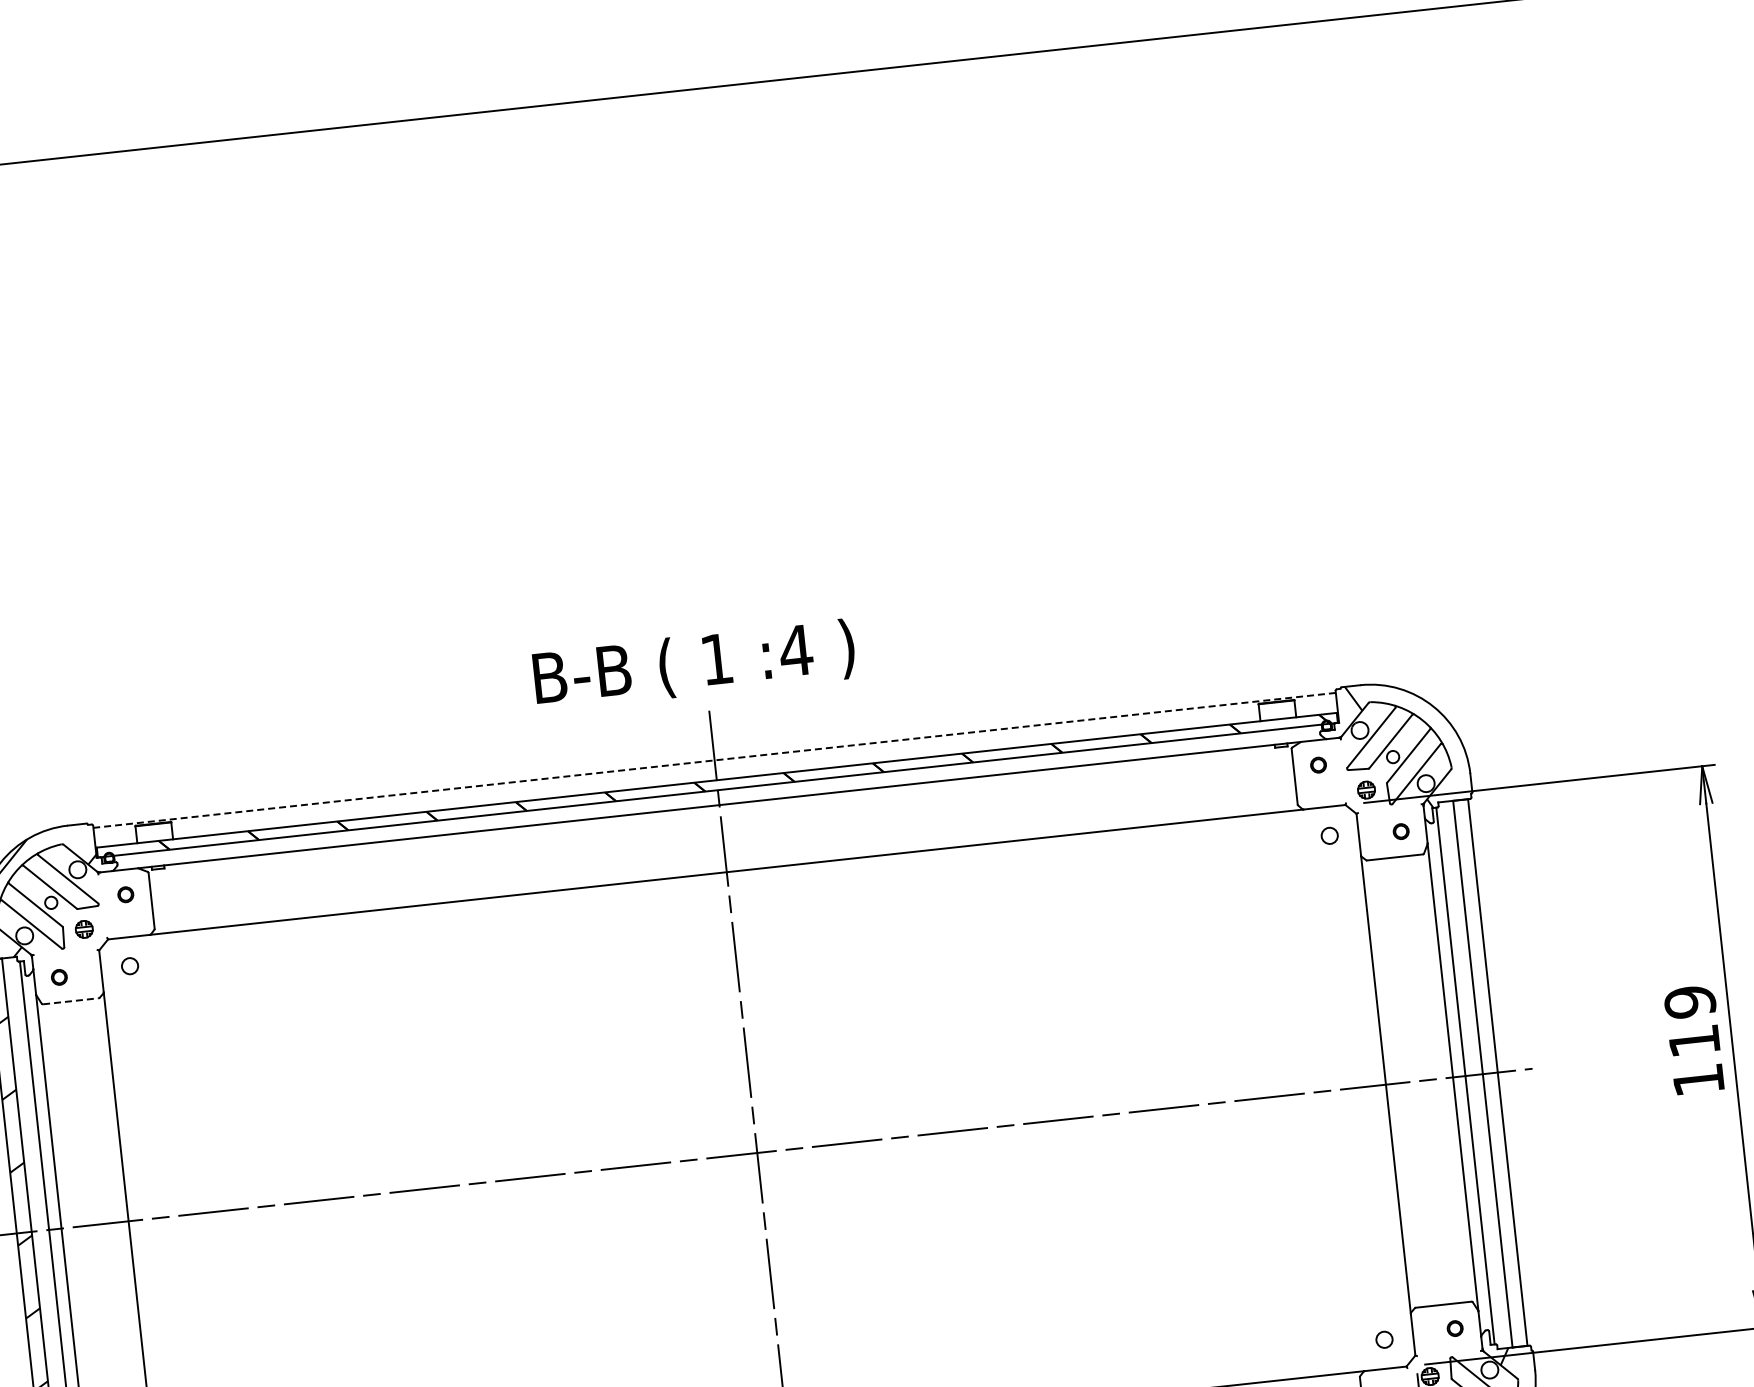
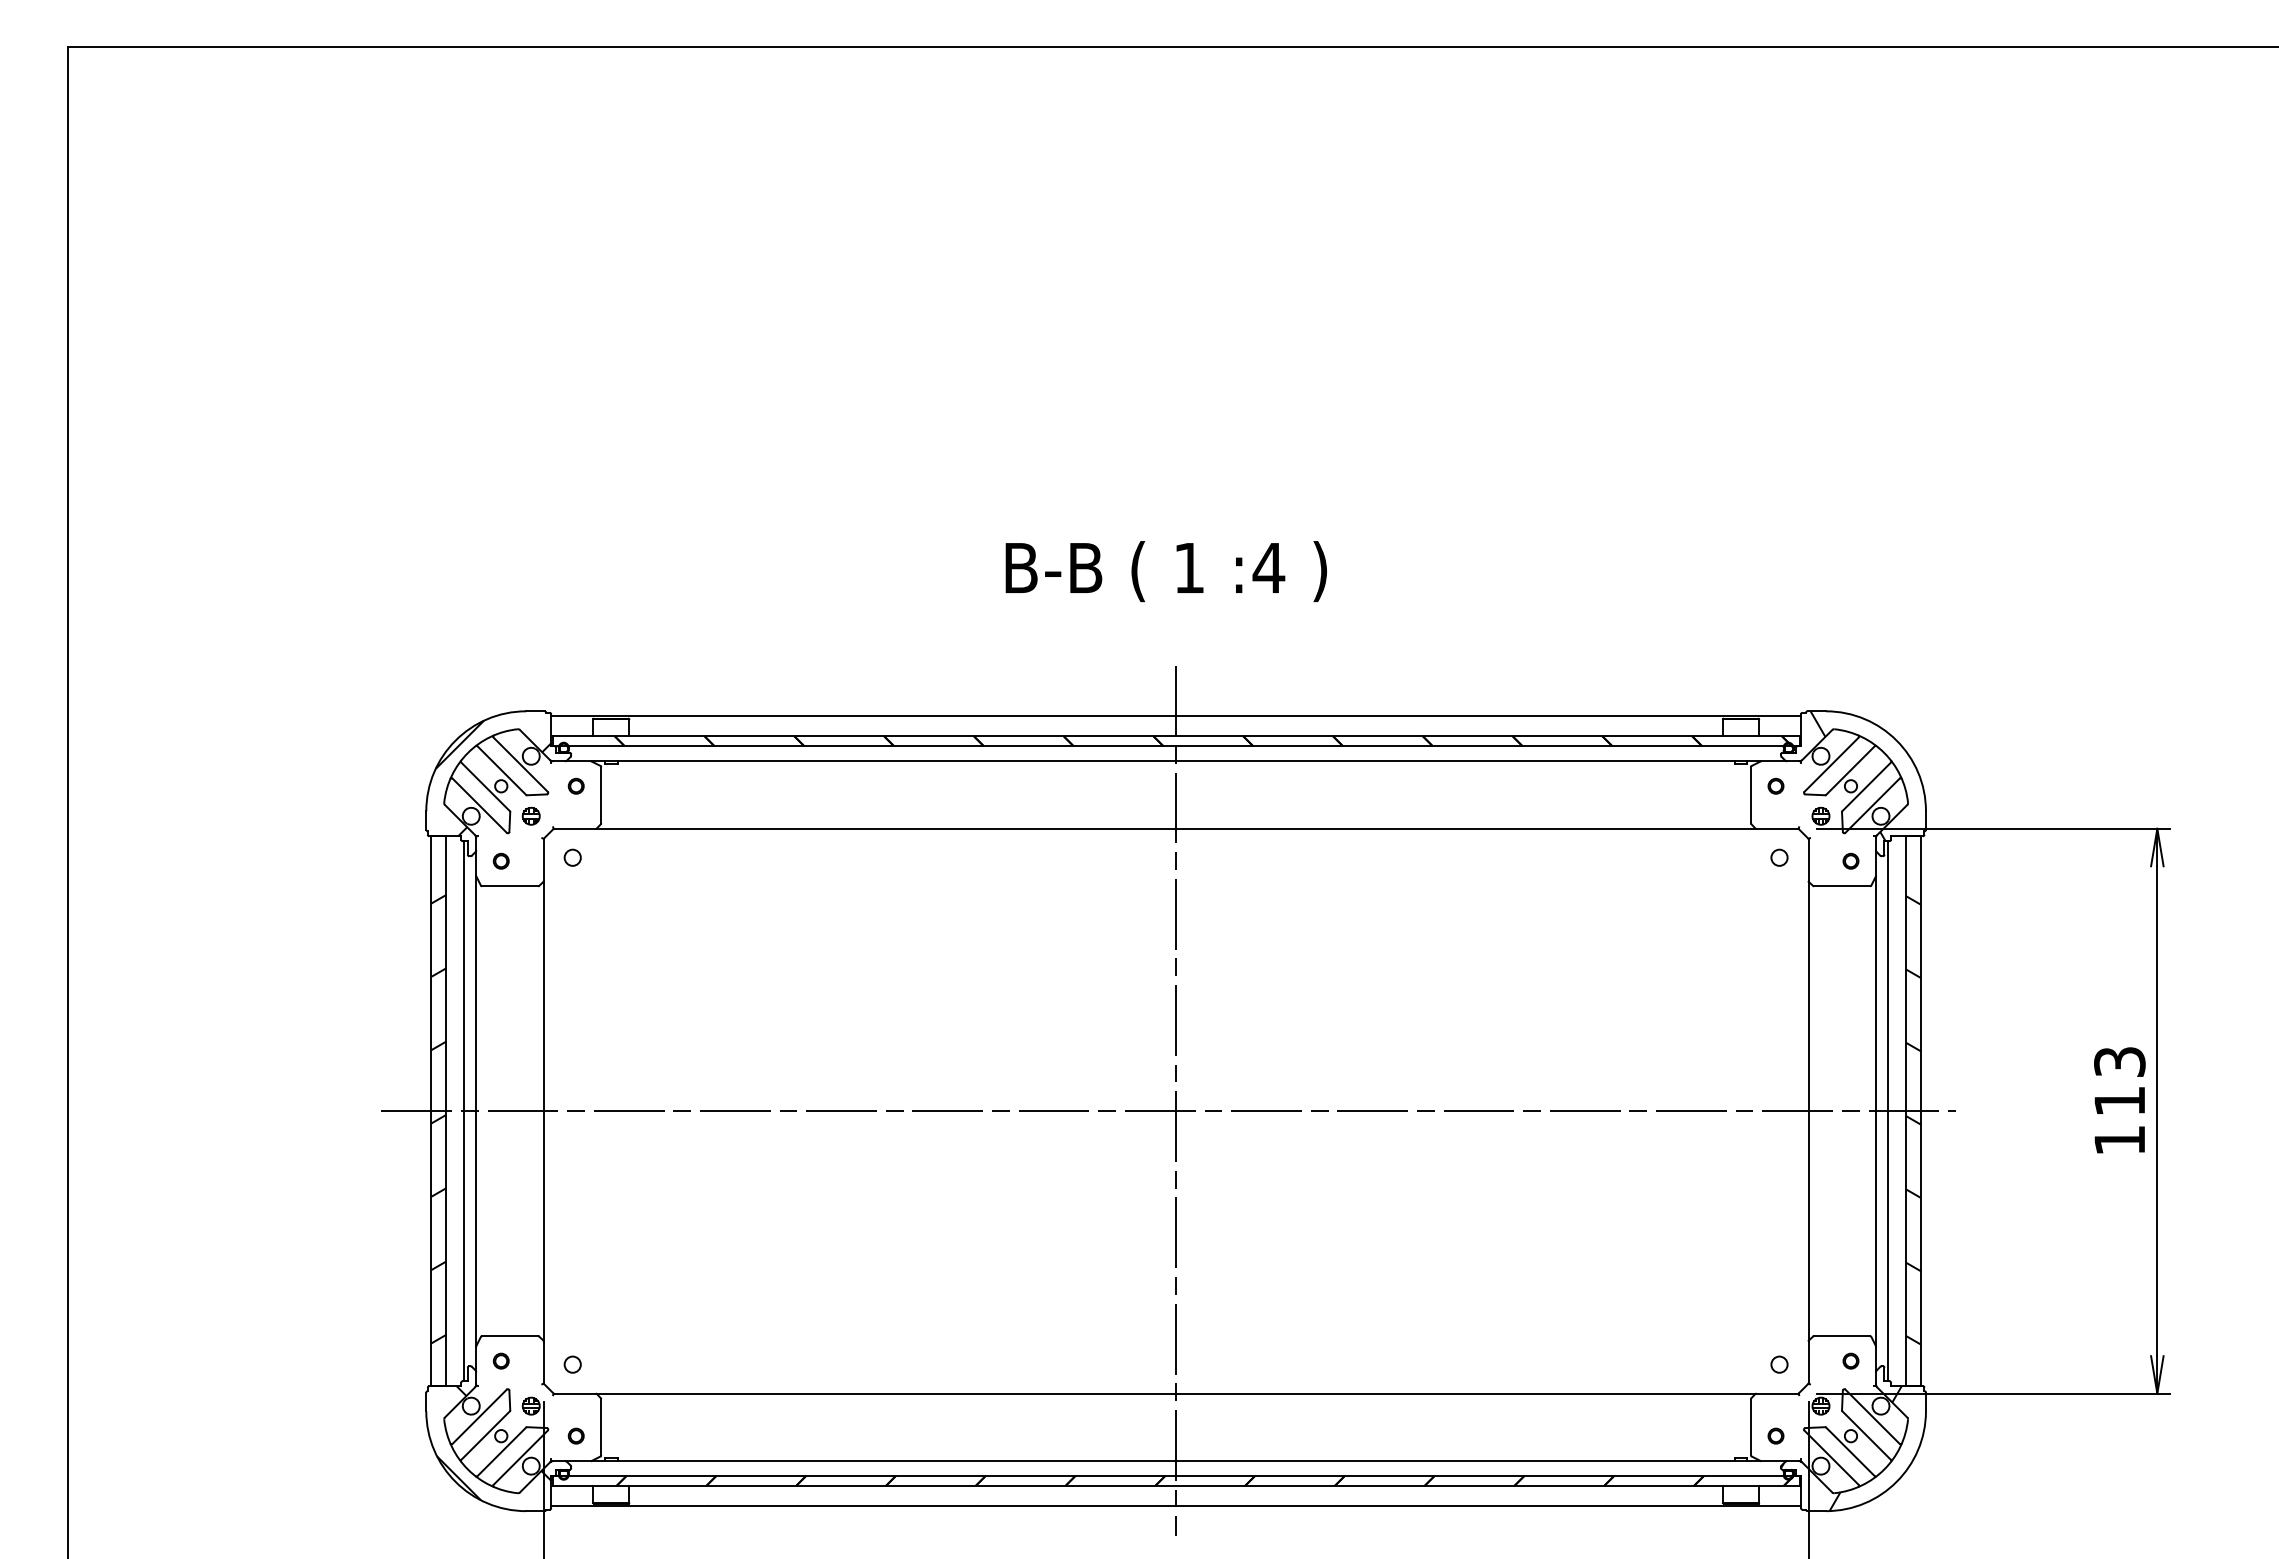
text: (693, 665) -> (1165, 571), moved
line: (715, 760) -> (1176, 716), dashed -> solid
line: (71, 1001) -> (510, 886), dashed -> solid
text: (1689, 1001) -> (2119, 1061), 119 -> 113
hatch: (1490, 1082) -> (1912, 1120), added

